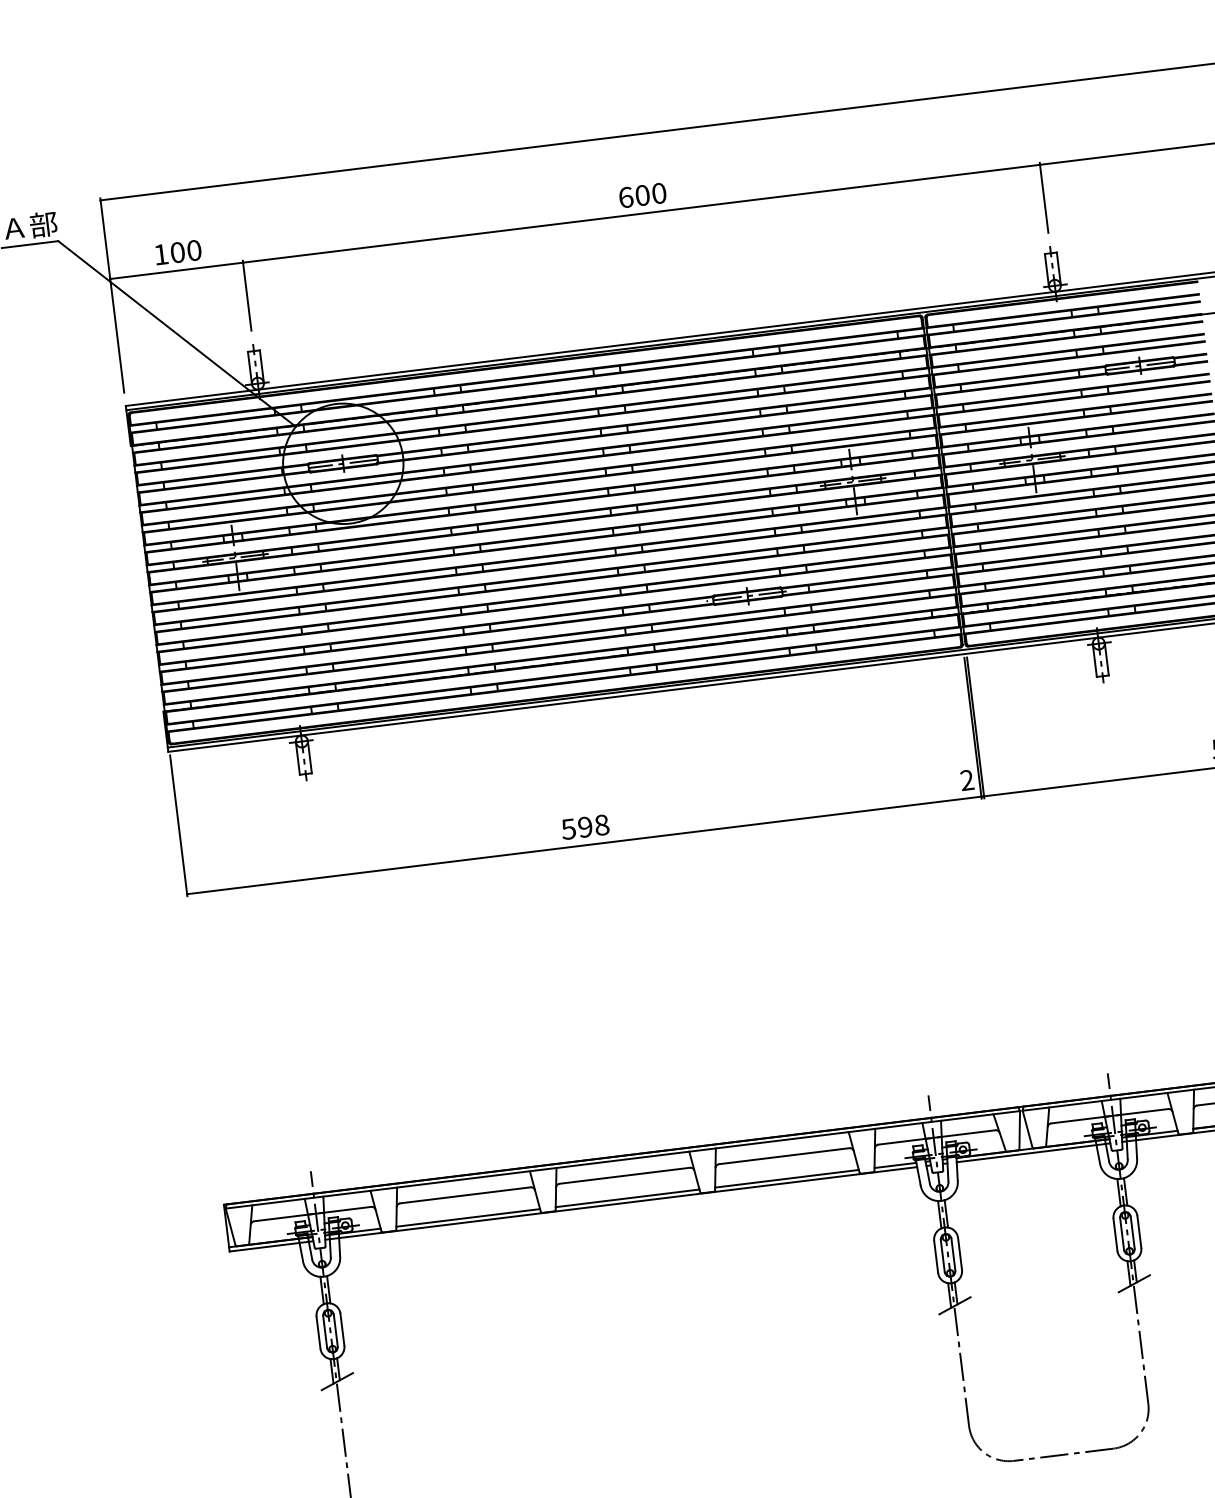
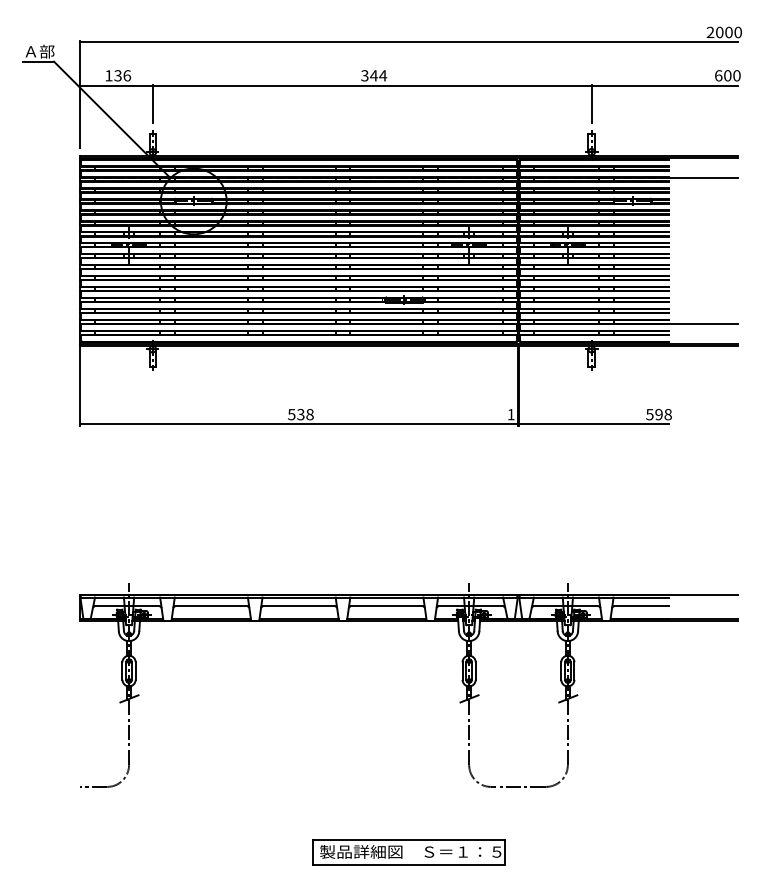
text: (643, 194) -> (374, 75), 600 -> 344
text: (185, 251) -> (122, 75), 100 -> 136
text: (965, 780) -> (510, 414), 2 -> 1
text: (584, 827) -> (300, 414), 598 -> 538

